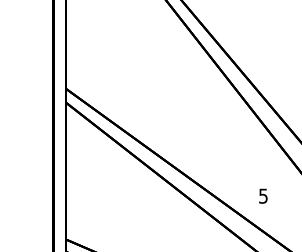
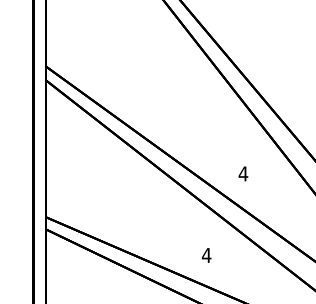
text: (263, 195) -> (243, 173), 5 -> 4

